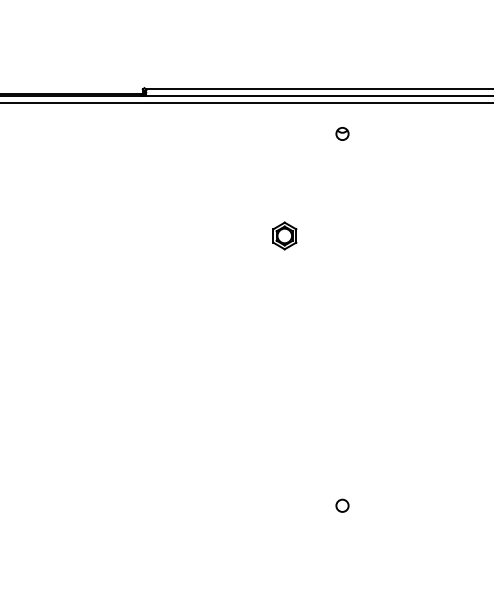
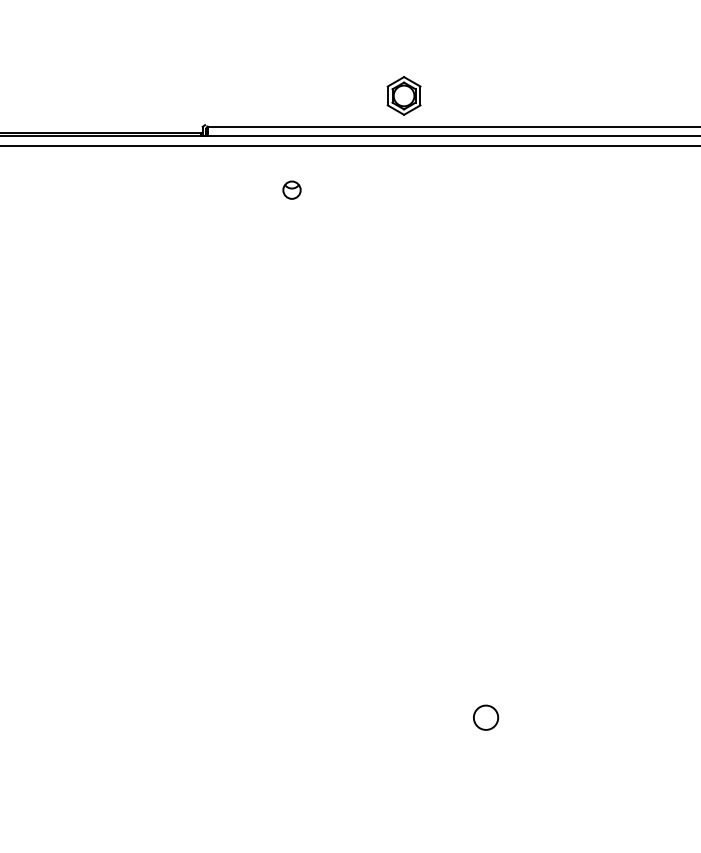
part: (342, 133) -> (291, 189), moved
part: (284, 235) -> (403, 95), moved
circle: (342, 505) -> (485, 717), size x1.4

